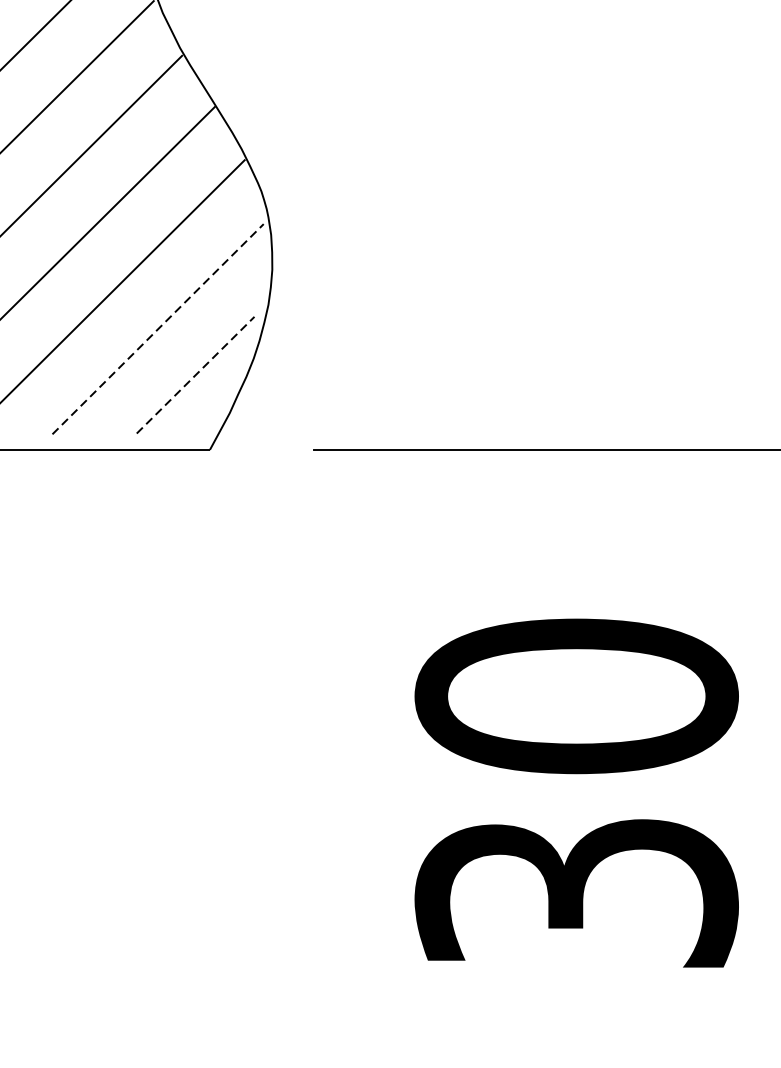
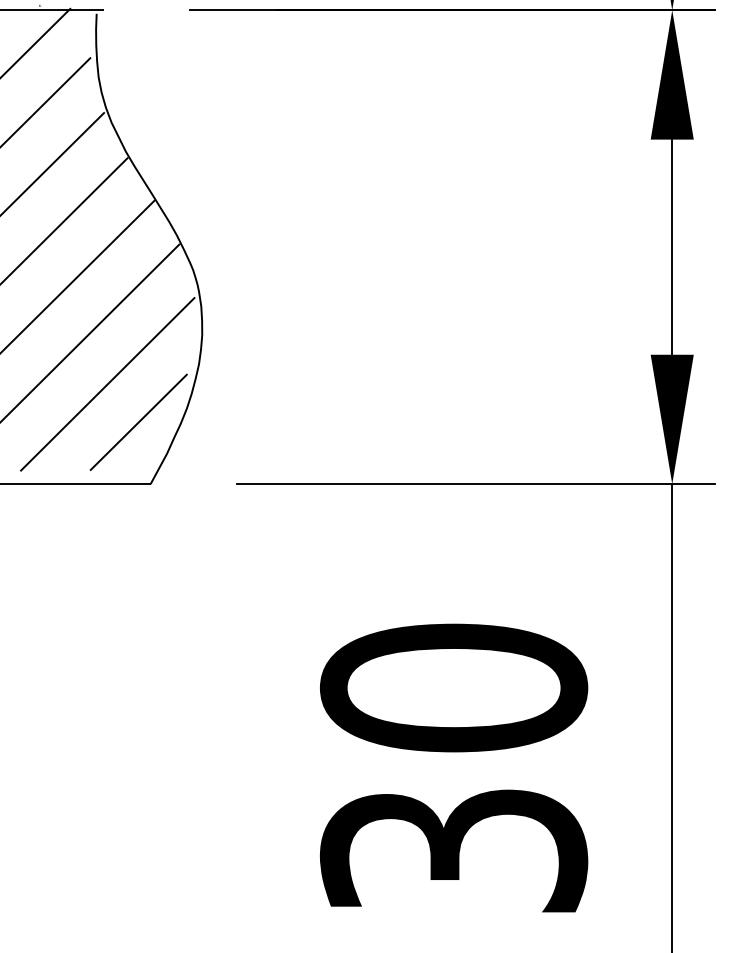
line: (159, 328) -> (108, 383), dashed -> solid
line: (195, 375) -> (138, 422), dashed -> solid

